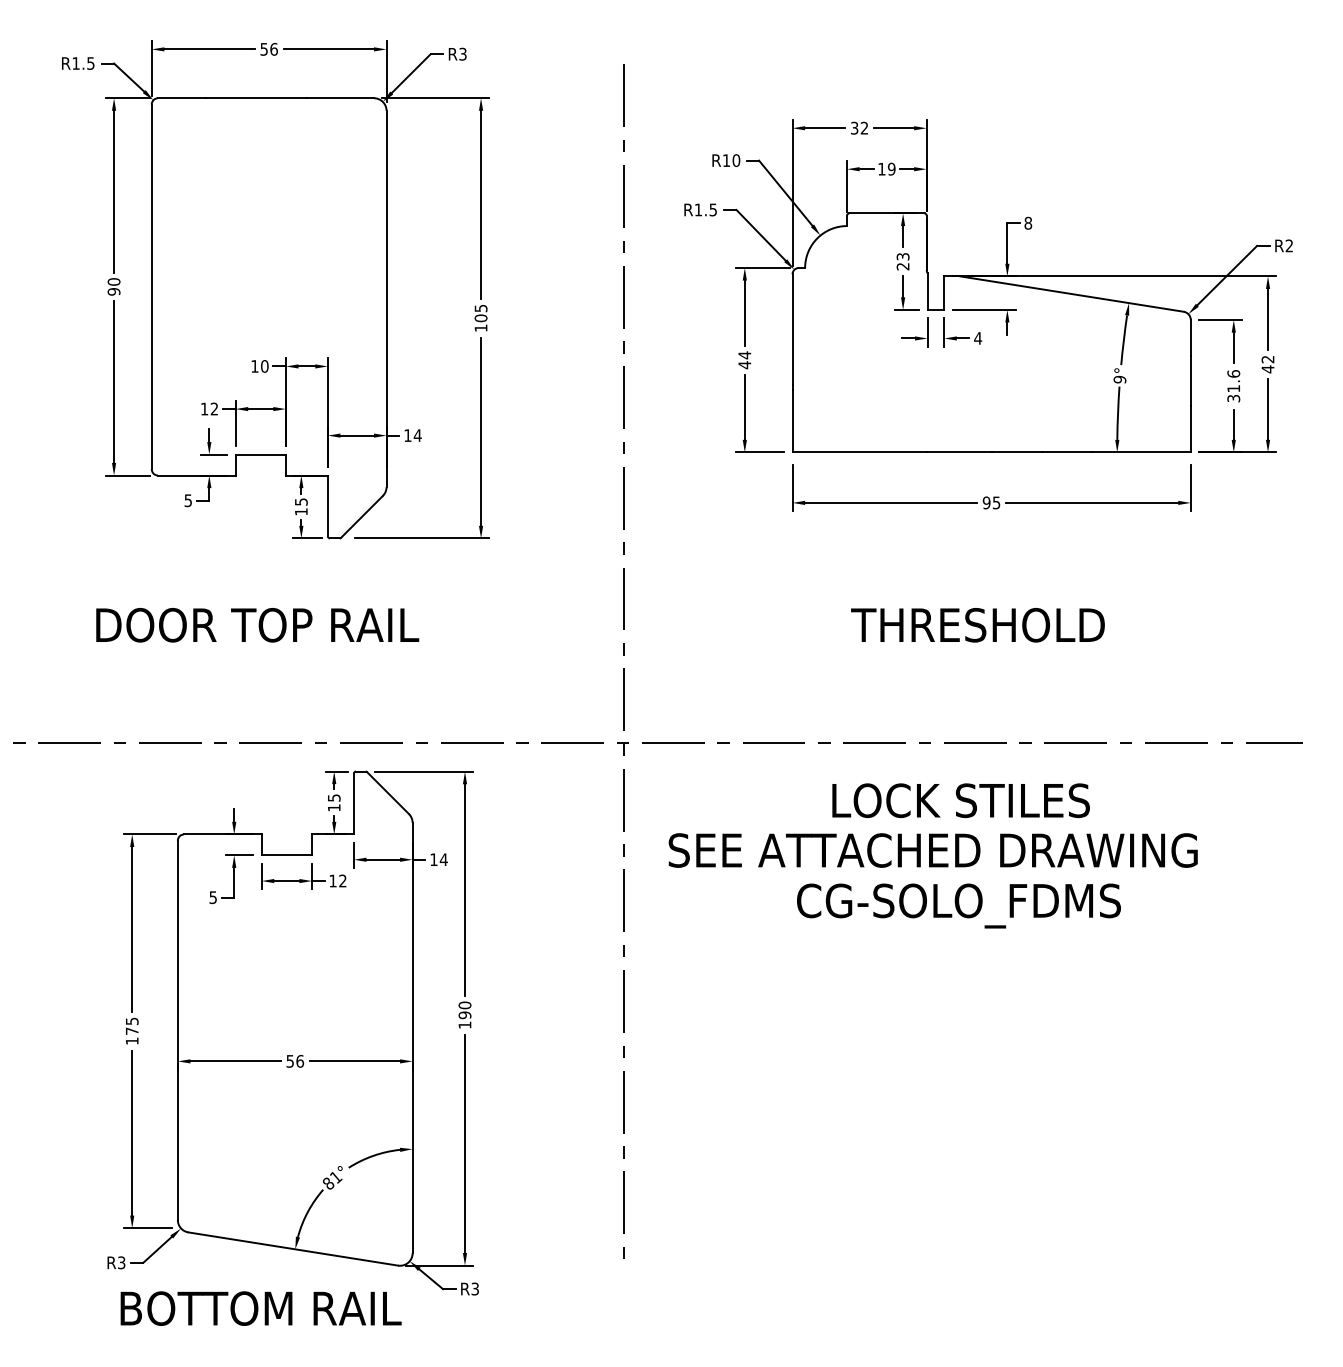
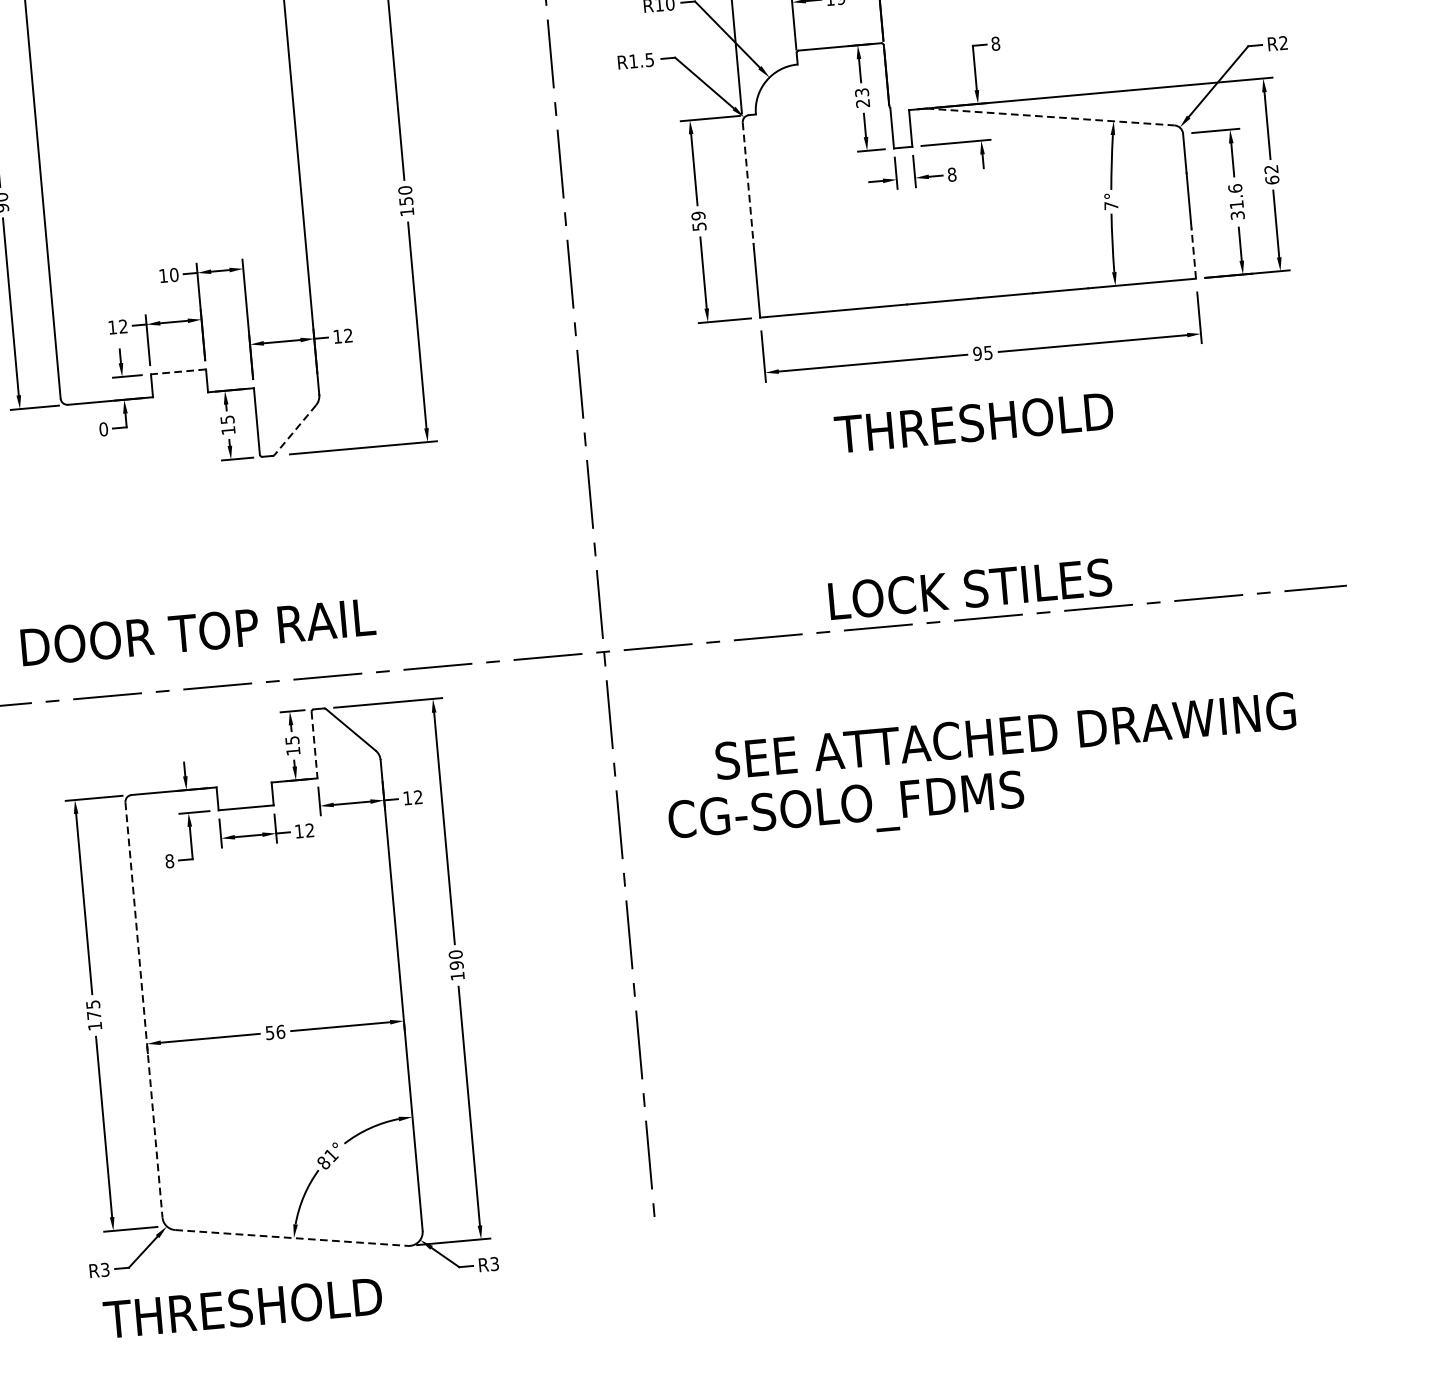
line: (1072, 294) -> (1051, 117), solid -> dashed
text: (480, 313) -> (405, 196), 105 -> 150
line: (792, 329) -> (748, 183), solid -> dashed
text: (978, 338) -> (952, 174), 4 -> 8
text: (744, 360) -> (698, 221), 44 -> 59
text: (1267, 369) -> (1271, 180), 42 -> 62
text: (1119, 379) -> (1110, 205), 9° -> 7°
line: (1190, 428) -> (1193, 252), solid -> dashed
text: (417, 435) -> (348, 335), 14 -> 12
line: (260, 454) -> (178, 371), solid -> dashed
text: (188, 500) -> (103, 429), 5 -> 0
line: (361, 516) -> (294, 429), solid -> dashed
text: (257, 625) -> (198, 632), moved
text: (977, 625) -> (973, 423), moved
text: (960, 800) -> (969, 589), moved
line: (353, 804) -> (314, 745), solid -> dashed
text: (932, 850) -> (1004, 735), moved
text: (443, 859) -> (417, 797), 14 -> 12
text: (213, 897) -> (170, 861), 5 -> 8
text: (958, 905) -> (845, 809), moved
line: (177, 1030) -> (143, 1010), solid -> dashed
line: (293, 1249) -> (291, 1238), solid -> dashed
text: (258, 1308) -> (259, 1306), BOTTOM RAIL -> THRESHOLD

